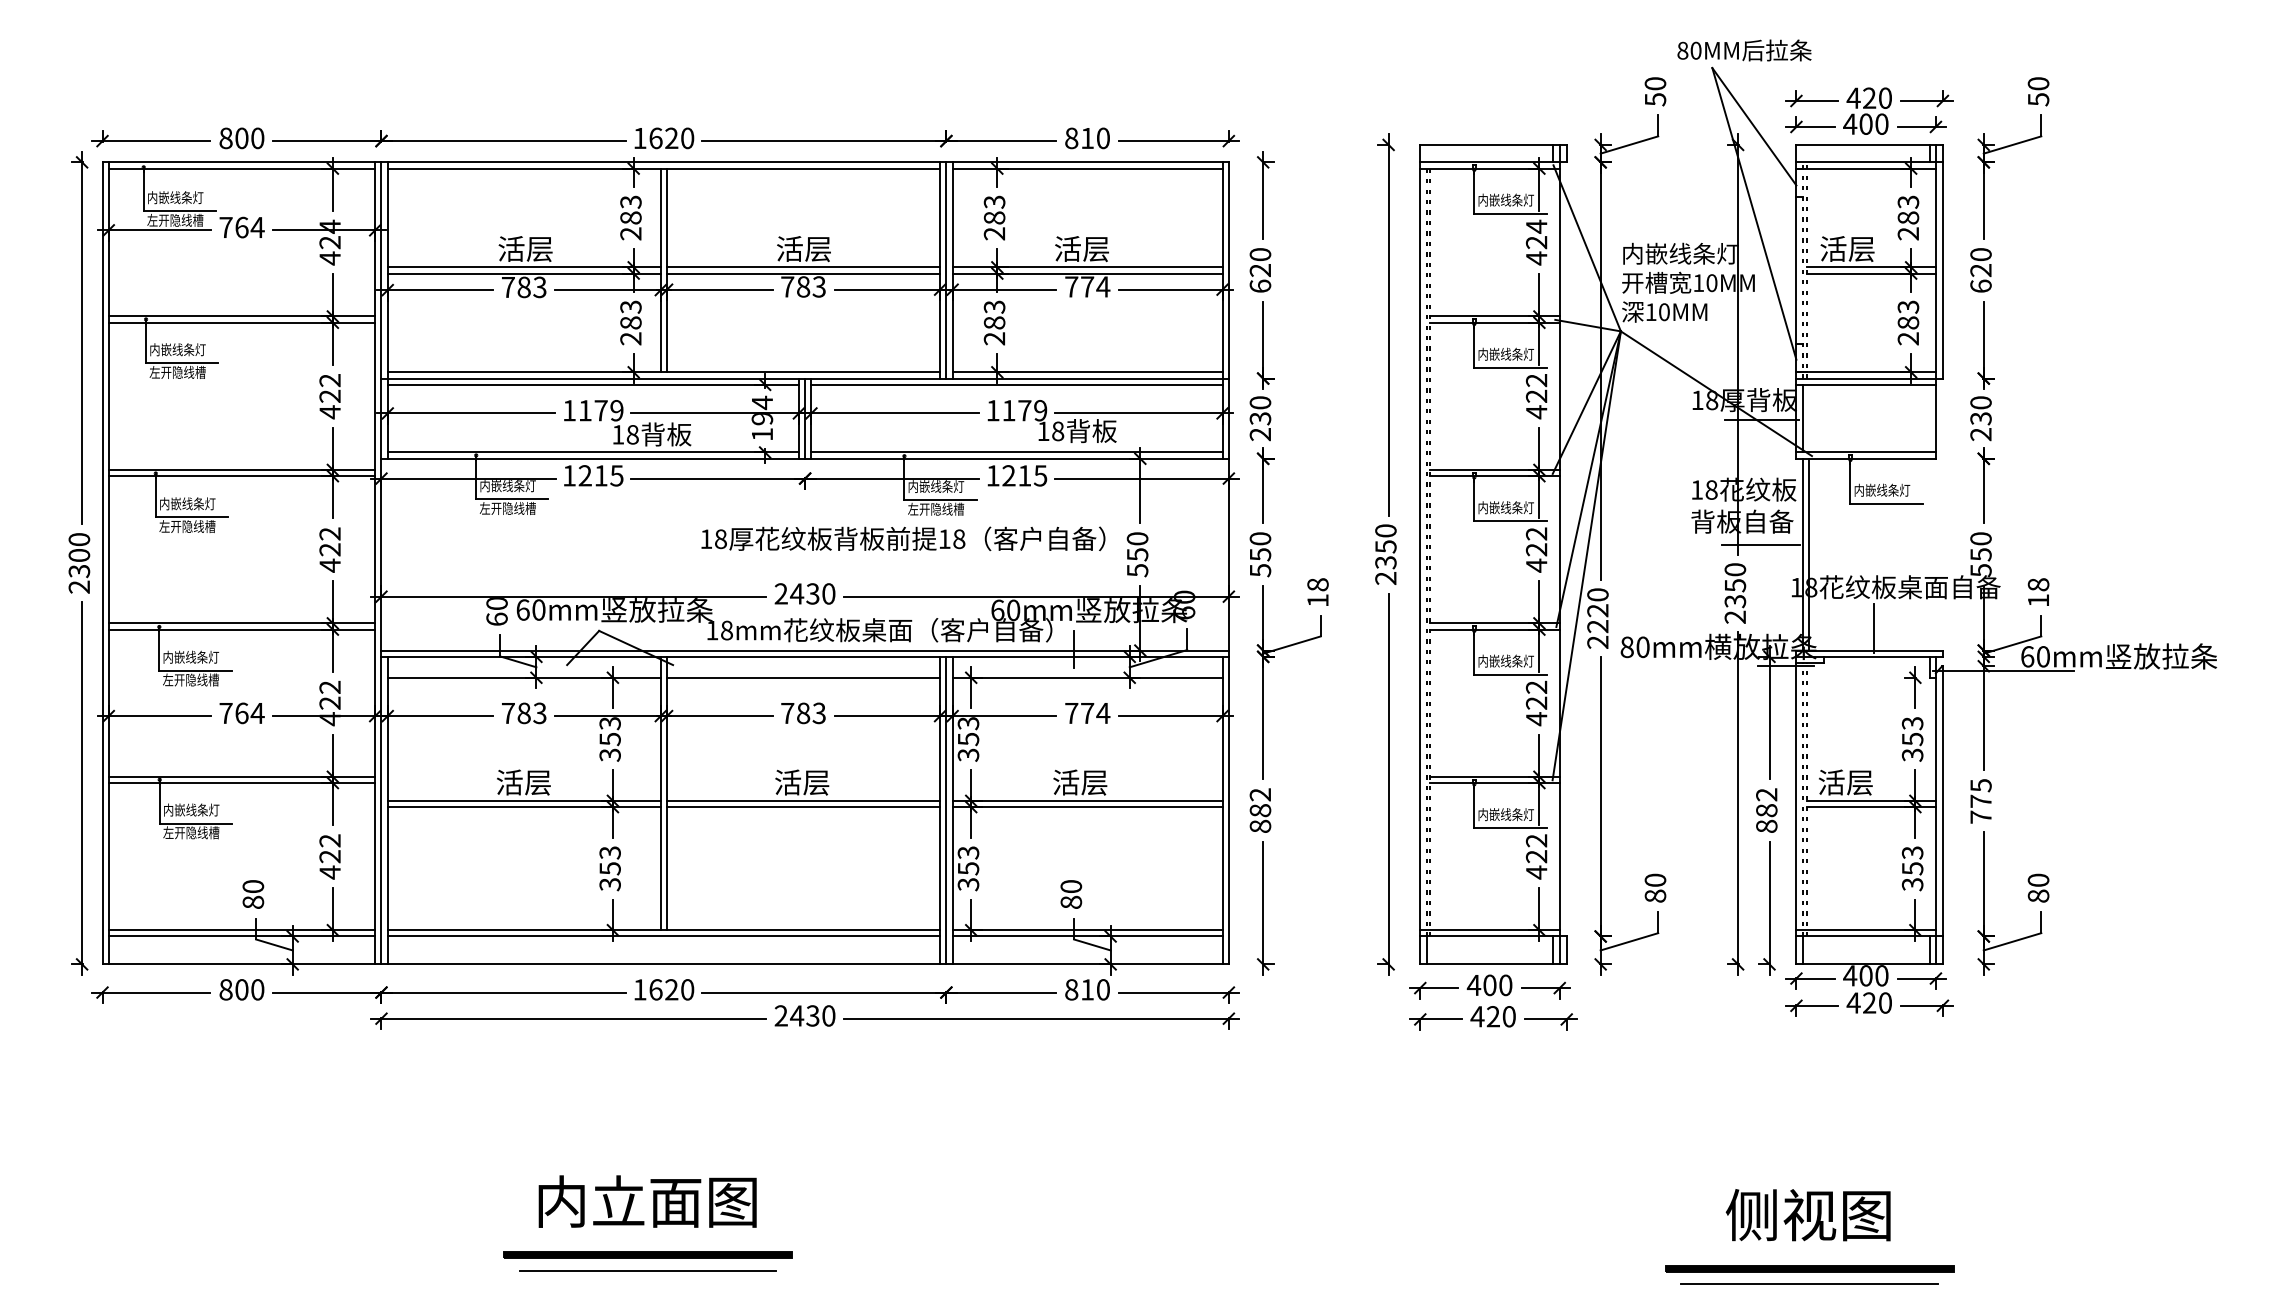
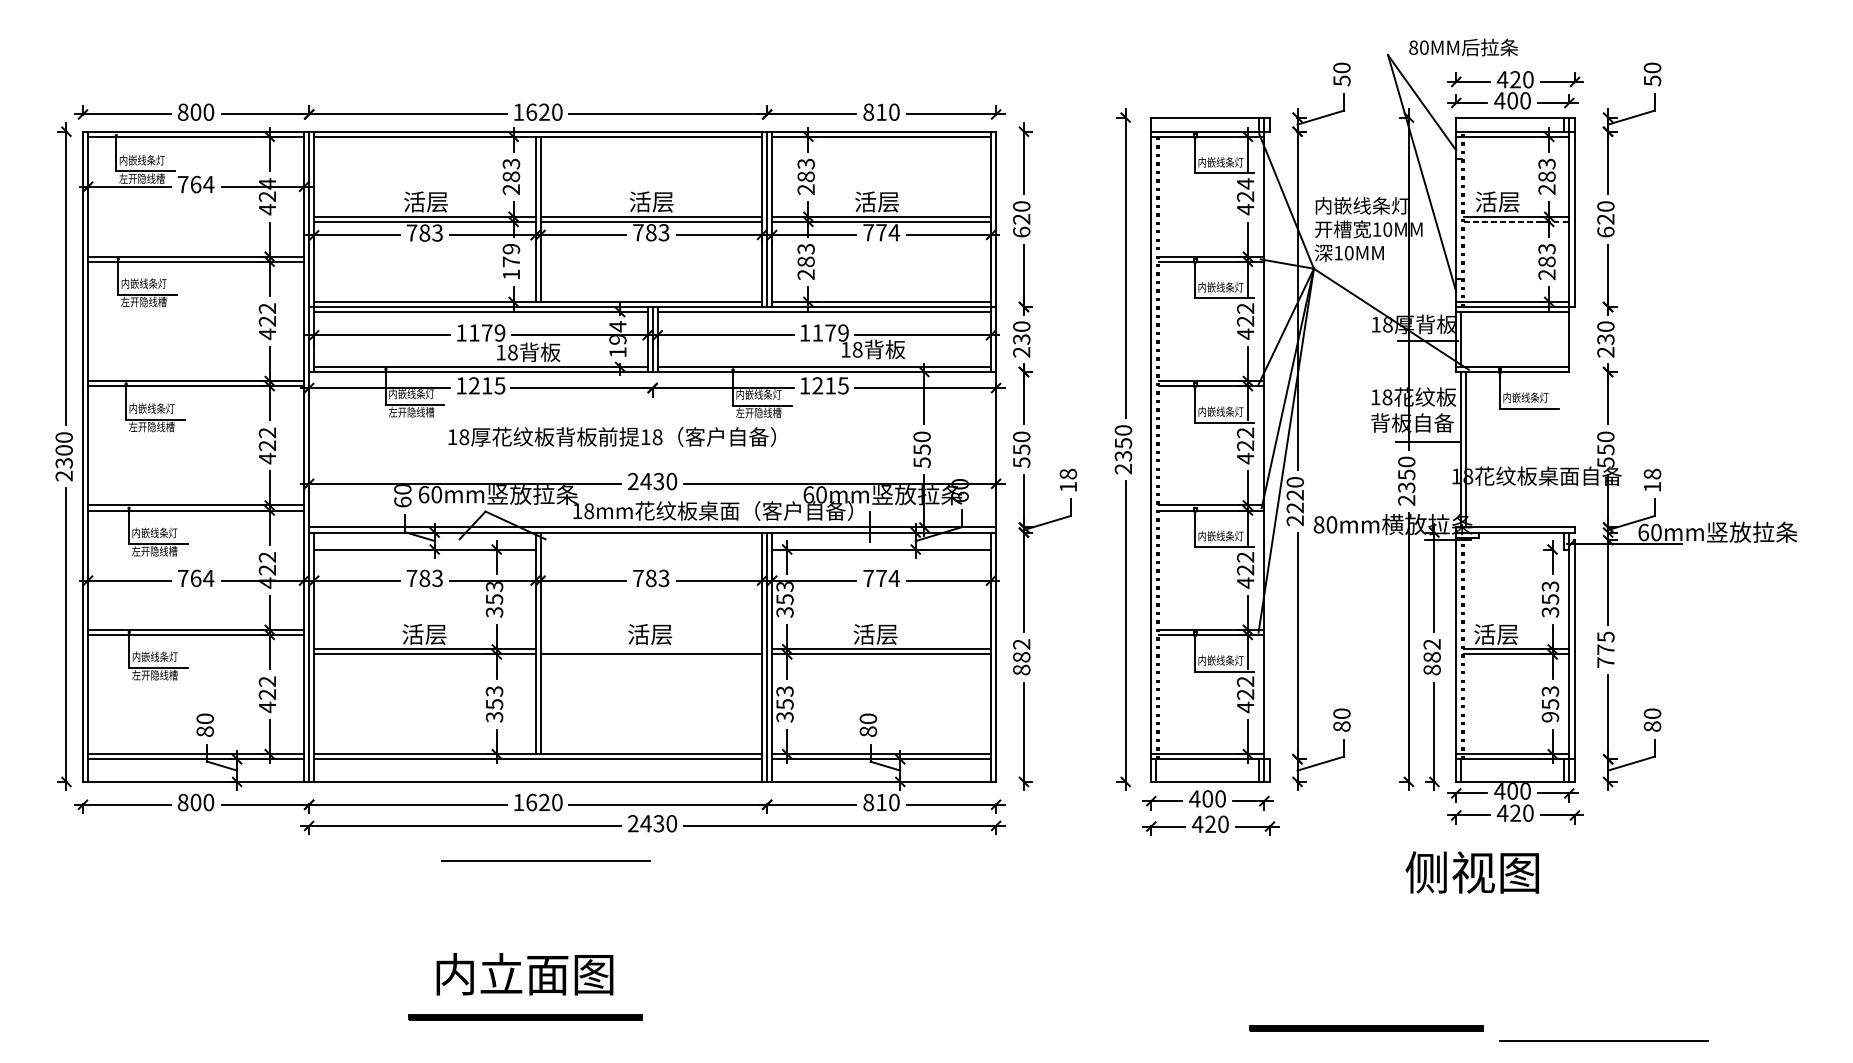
text: (1744, 50) -> (1463, 47), moved
line: (1871, 273) -> (1517, 221), solid -> dashed
text: (630, 322) -> (511, 261), 283 -> 179
text: (903, 538) -> (612, 436), moved
line: (1873, 628) -> (1518, 509), removed
line: (803, 677) -> (651, 549), removed
line: (803, 800) -> (651, 649), removed
text: (1912, 884) -> (1550, 717), 353 -> 953
text: (1807, 1215) -> (1471, 872), moved
part: (1809, 1268) -> (1366, 1028), moved
line: (647, 1270) -> (545, 860), moved
line: (1809, 1283) -> (1603, 1040), moved

